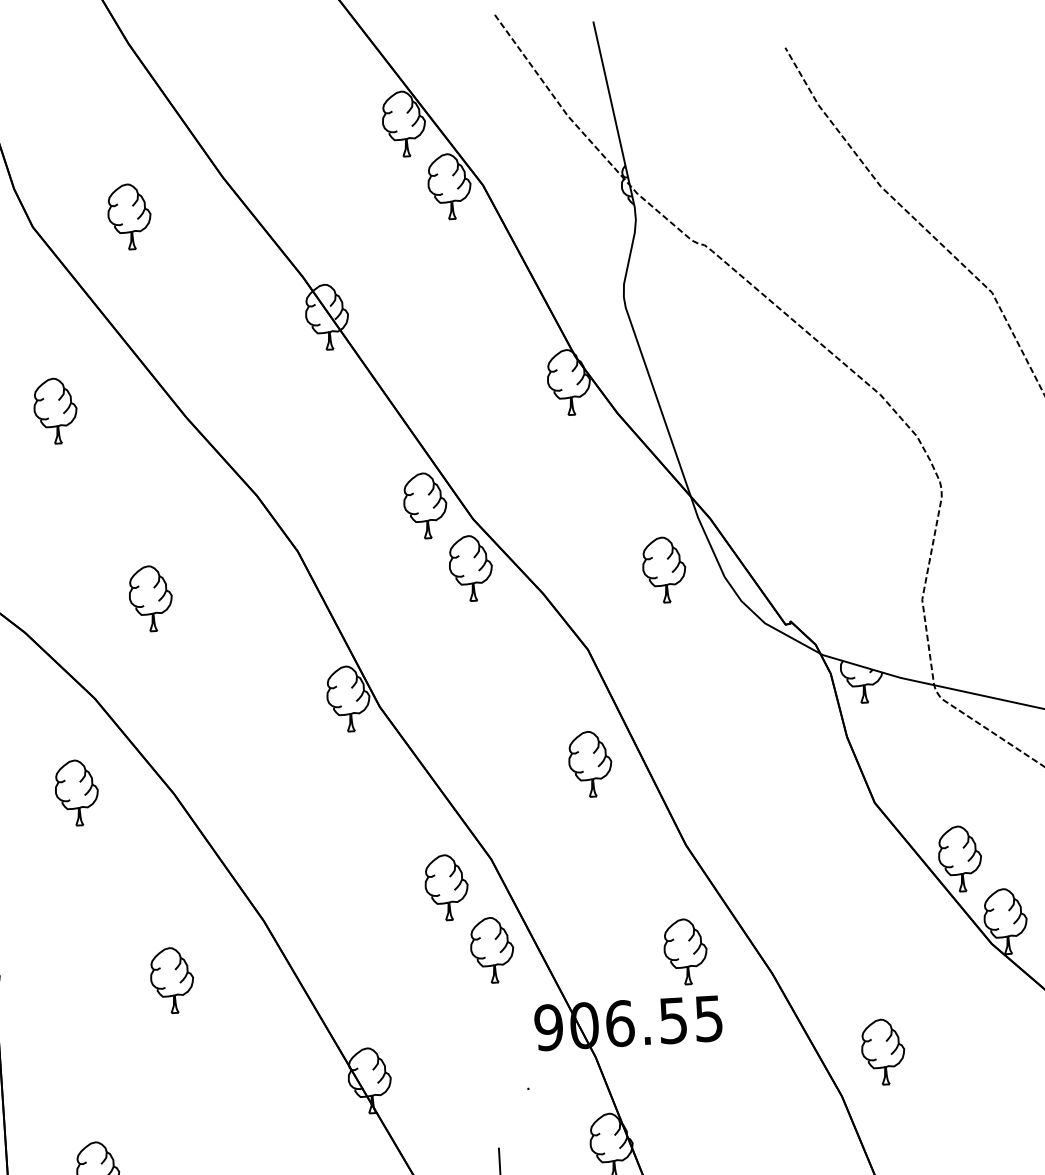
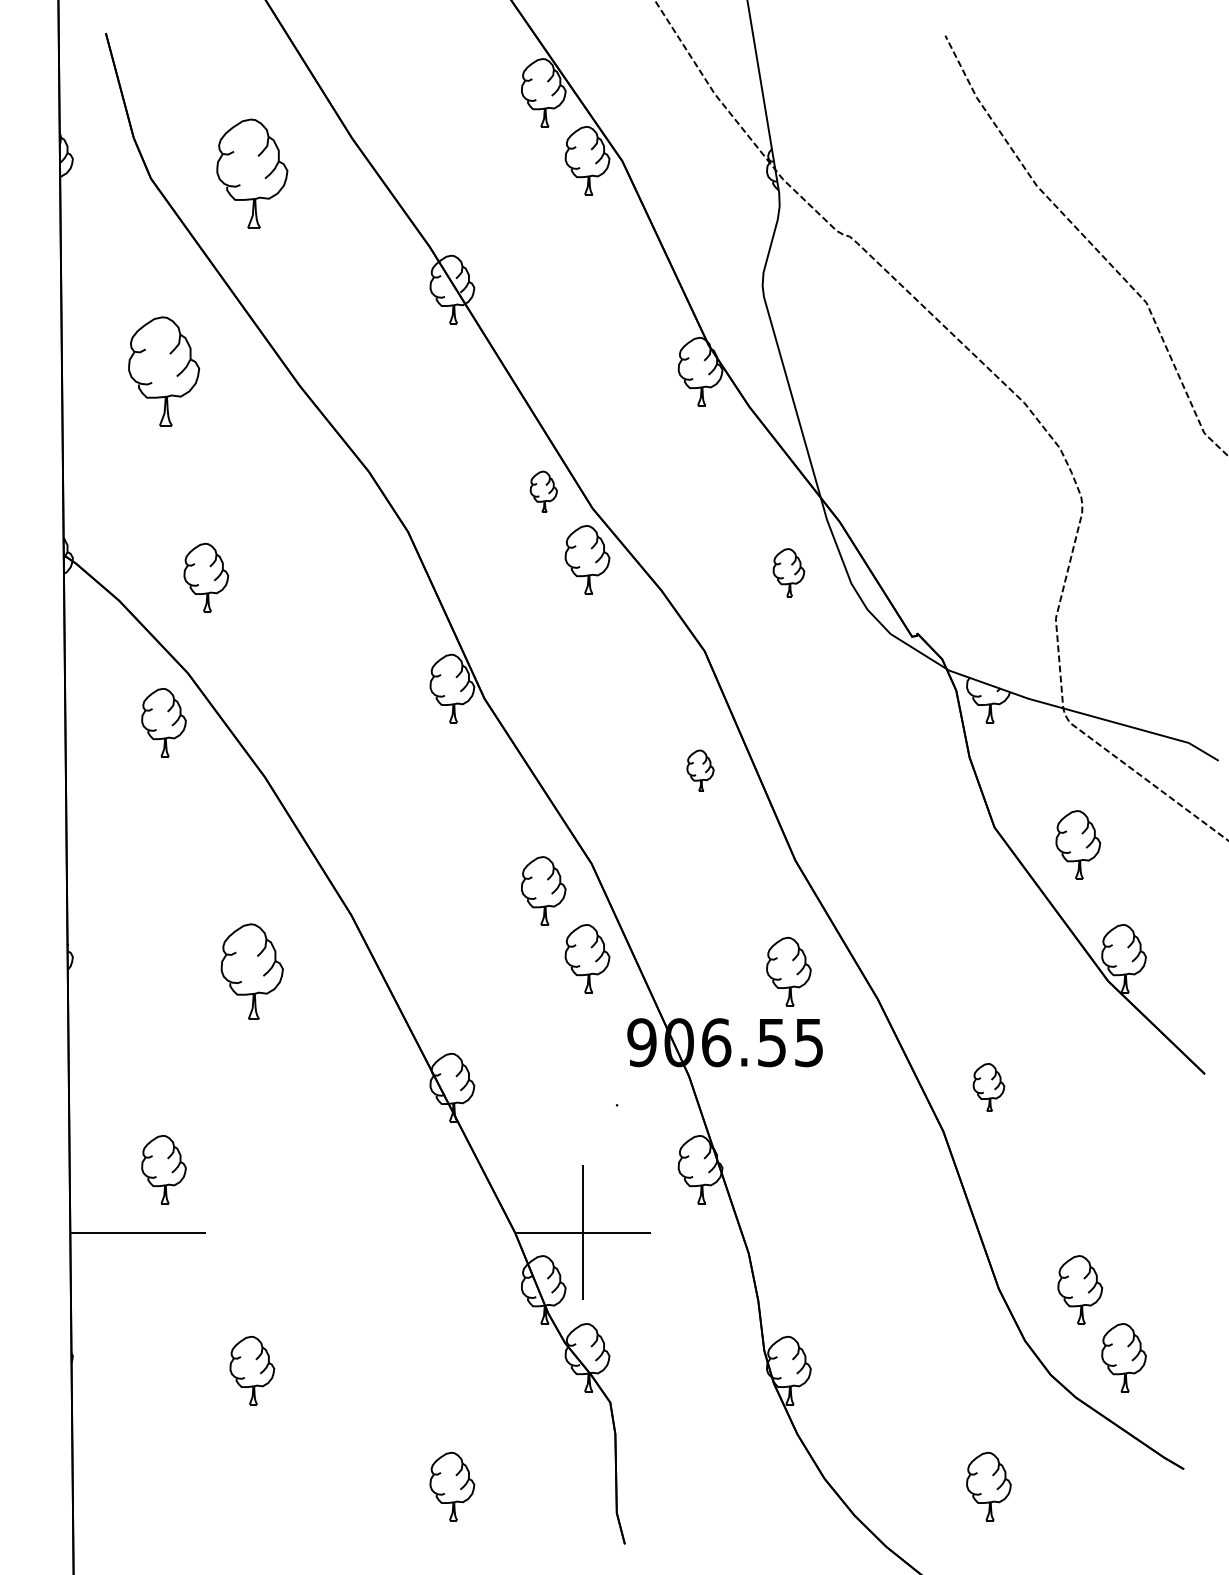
part: (129, 216) -> (252, 173), size x1.6
part: (55, 410) -> (163, 371), size x1.6
part: (425, 505) -> (543, 491), size x0.6
part: (663, 569) -> (788, 572), size x0.7
part: (151, 598) -> (206, 577), moved
part: (590, 764) -> (700, 770), size x0.6
part: (76, 792) -> (163, 722), moved
part: (960, 858) -> (1078, 844), moved
part: (172, 980) -> (252, 971), size x1.4
part: (882, 1051) -> (988, 1087), size x0.7

